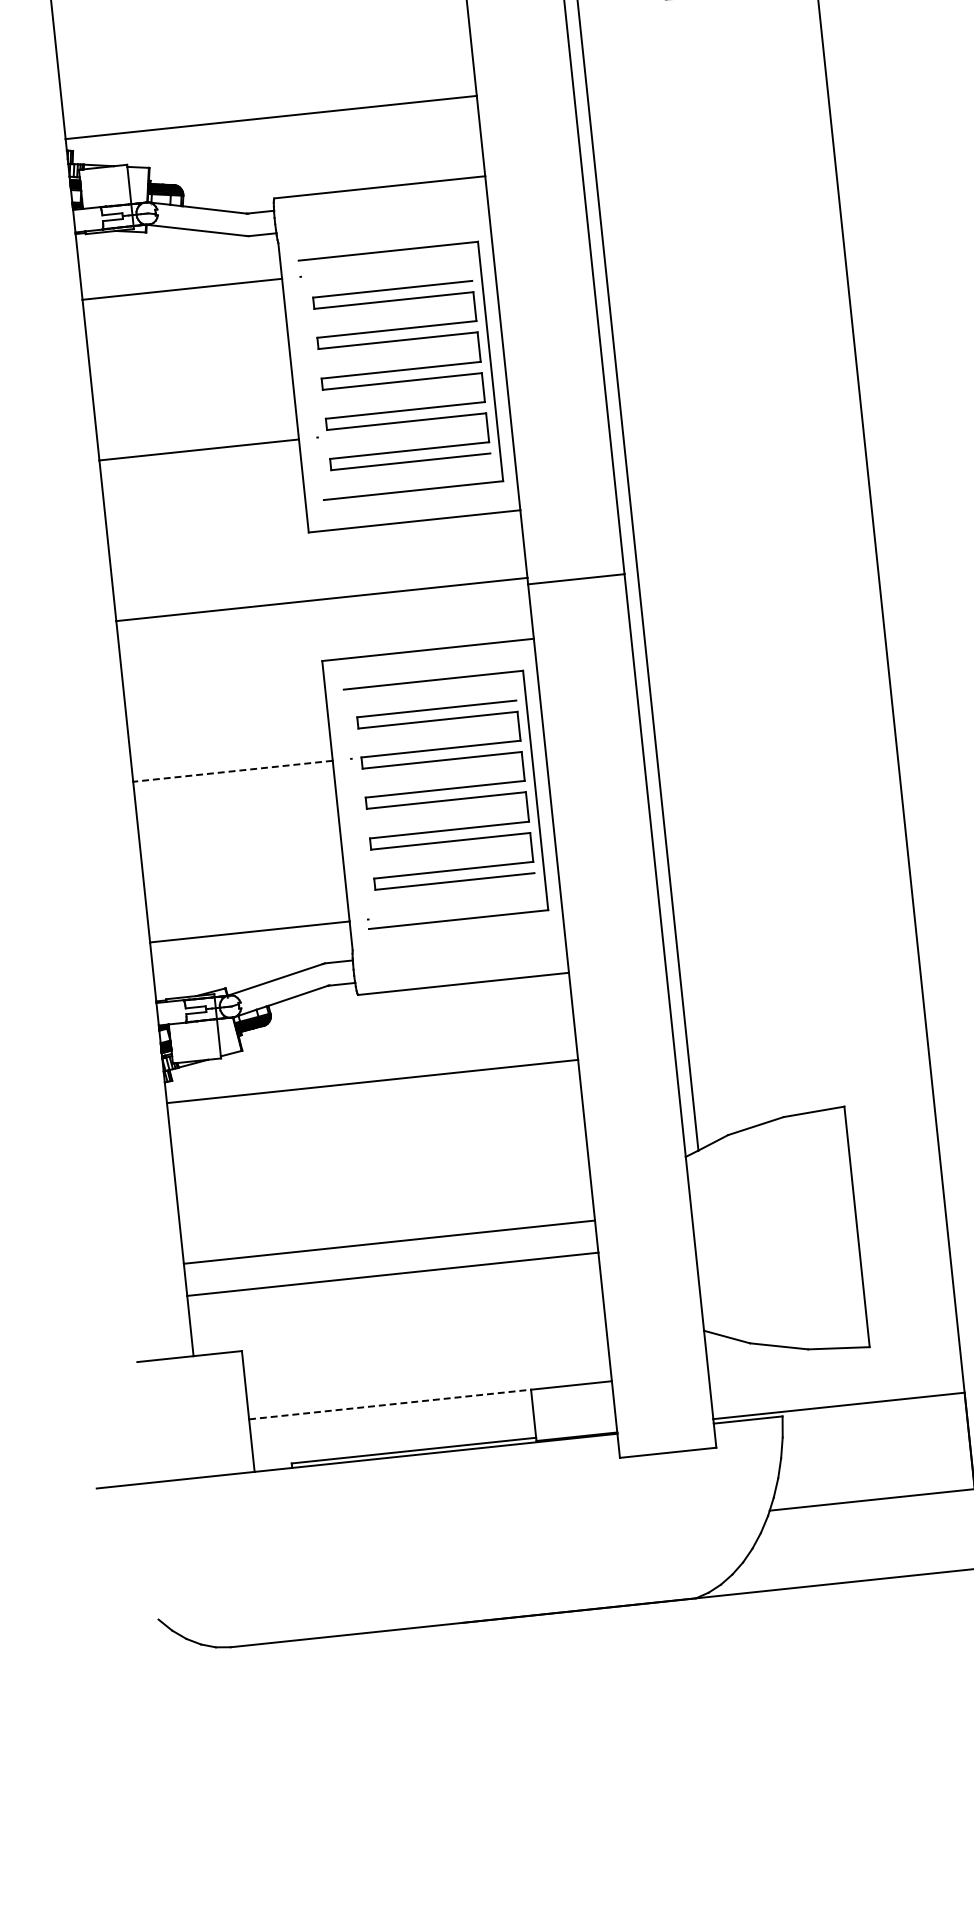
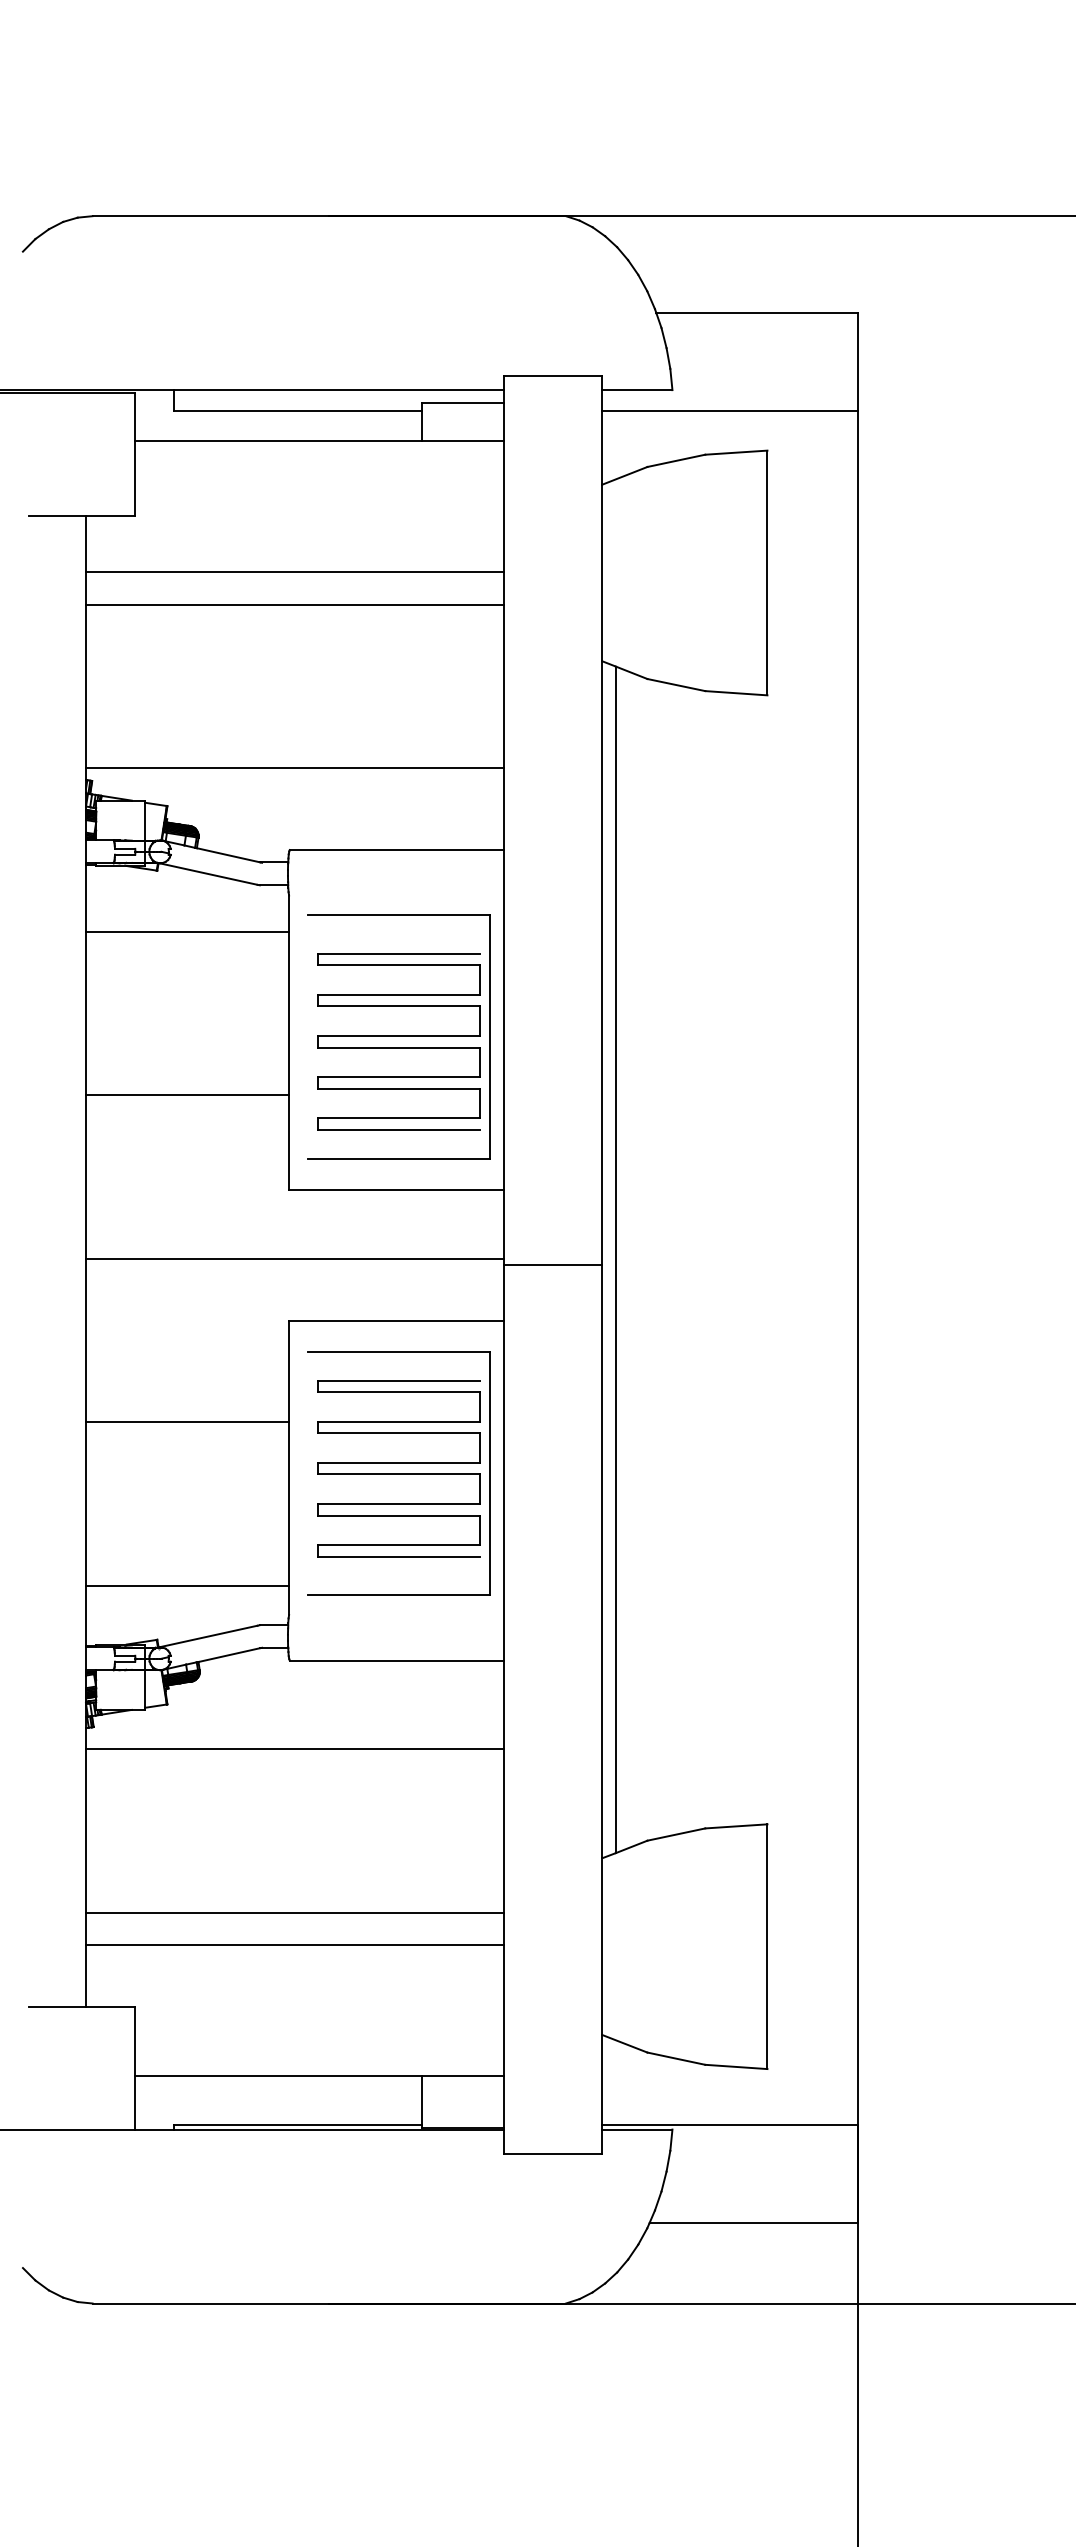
line: (232, 771) -> (187, 1422), dashed -> solid
line: (390, 1404) -> (279, 2076), dashed -> solid

